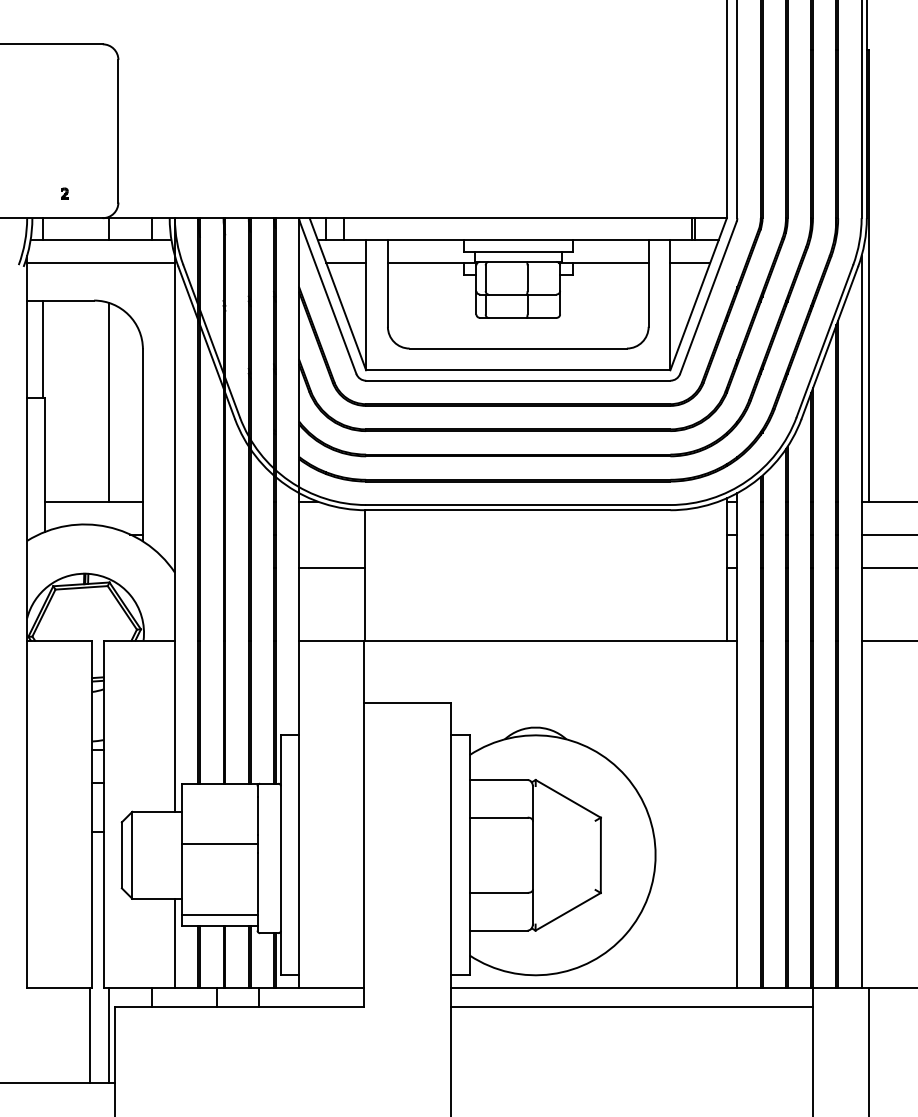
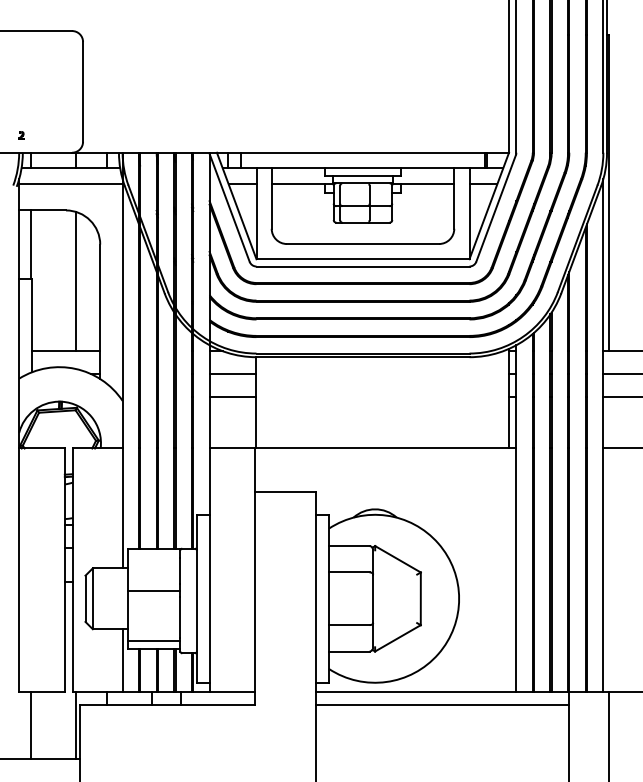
part: (64, 193) -> (21, 135), moved
line: (331, 534) -> (232, 374), added
line: (90, 1034) -> (30, 724), moved

